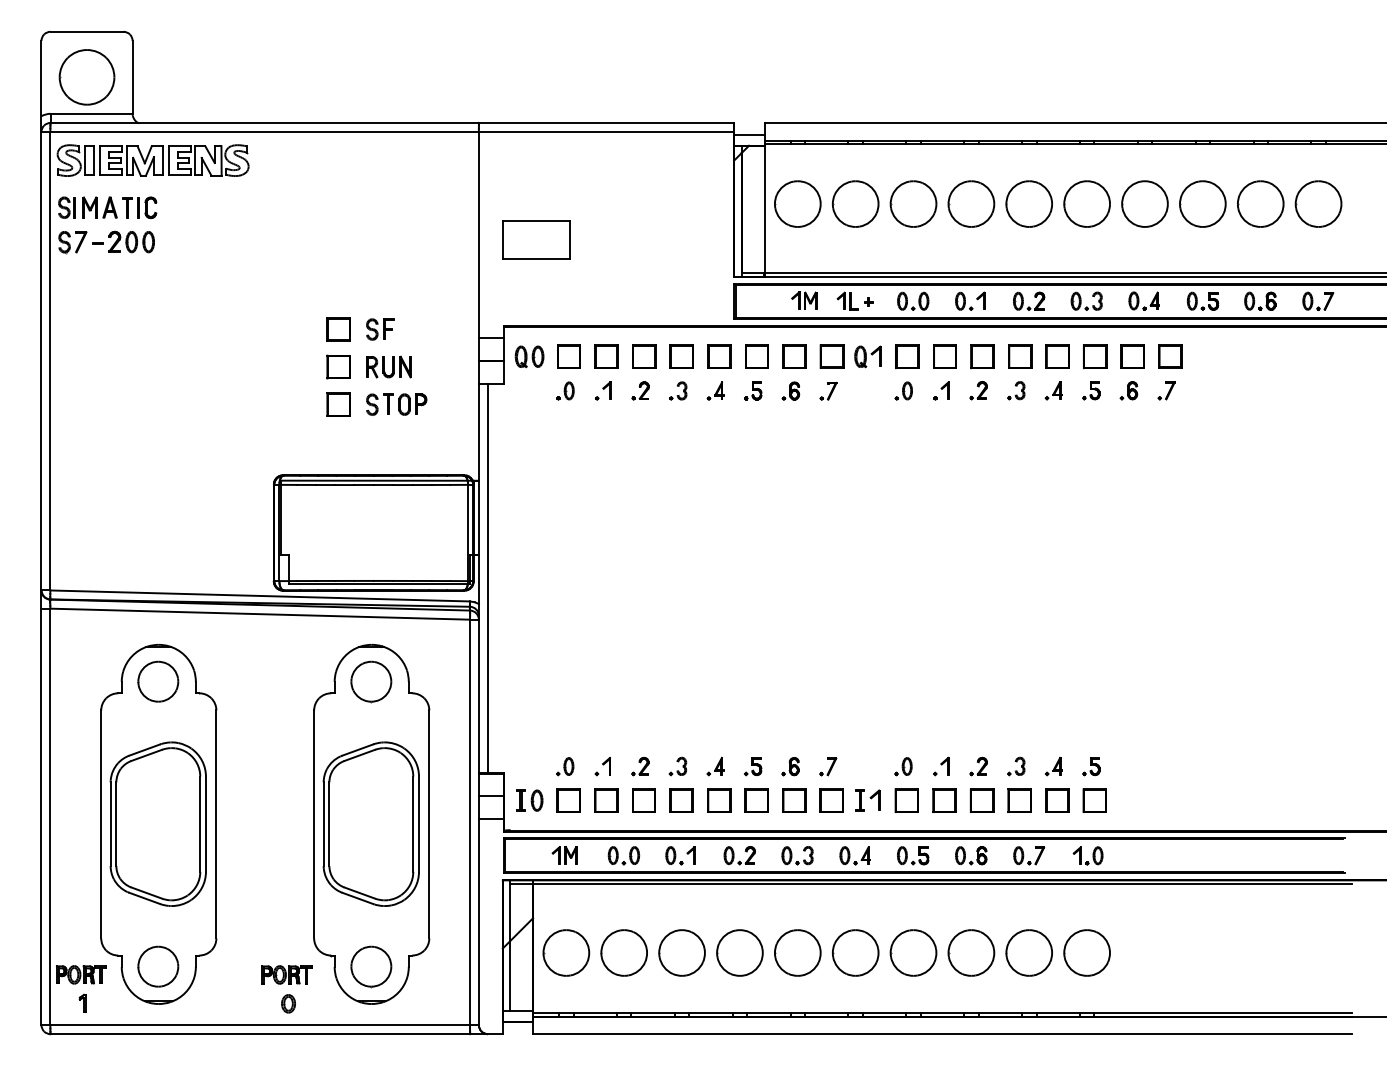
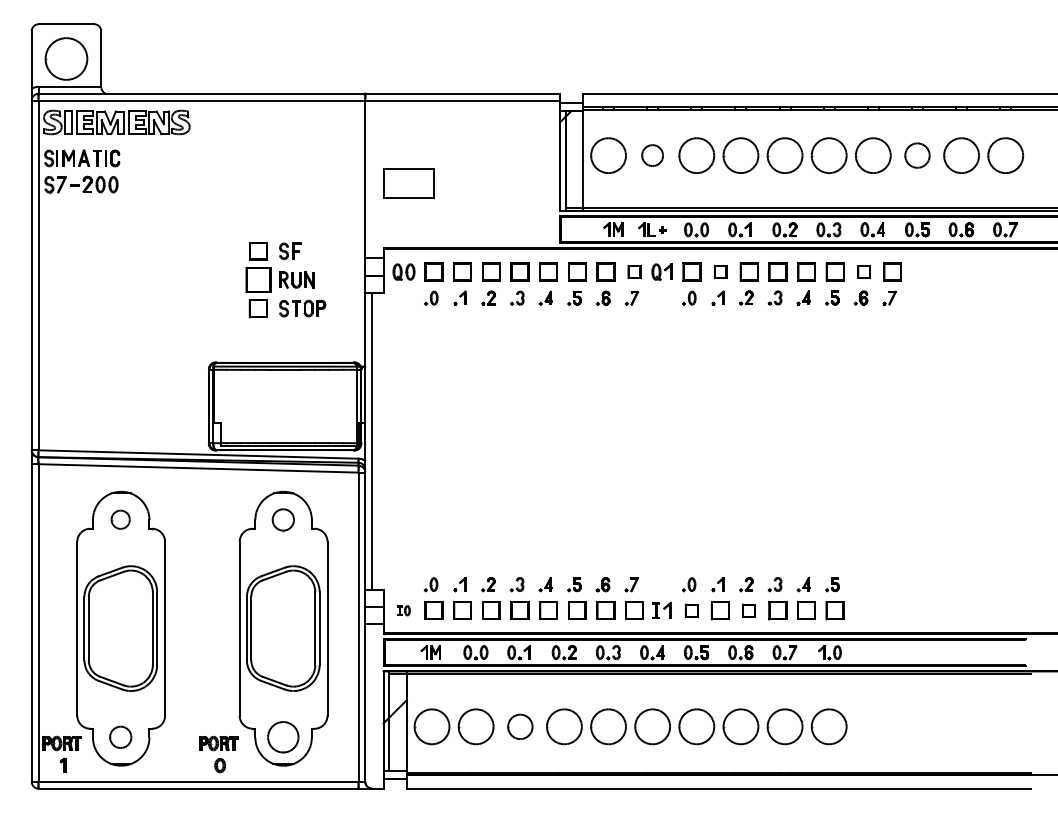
part: (855, 203) -> (652, 155), size x0.6
part: (1202, 203) -> (917, 155), size x0.7
part: (831, 355) -> (634, 271), size x0.7
part: (944, 355) -> (720, 271), size x0.7
part: (1132, 355) -> (863, 271), size x0.7
part: (337, 366) -> (257, 279), size x1.4
part: (157, 681) -> (120, 519), size x0.6
part: (371, 681) -> (283, 519), size x0.7
part: (528, 800) -> (403, 610), size x0.6
part: (906, 800) -> (691, 610), size x0.7
part: (981, 800) -> (748, 610), size x0.7
part: (682, 952) -> (520, 726), size x0.7
part: (157, 967) -> (120, 737), size x0.7

